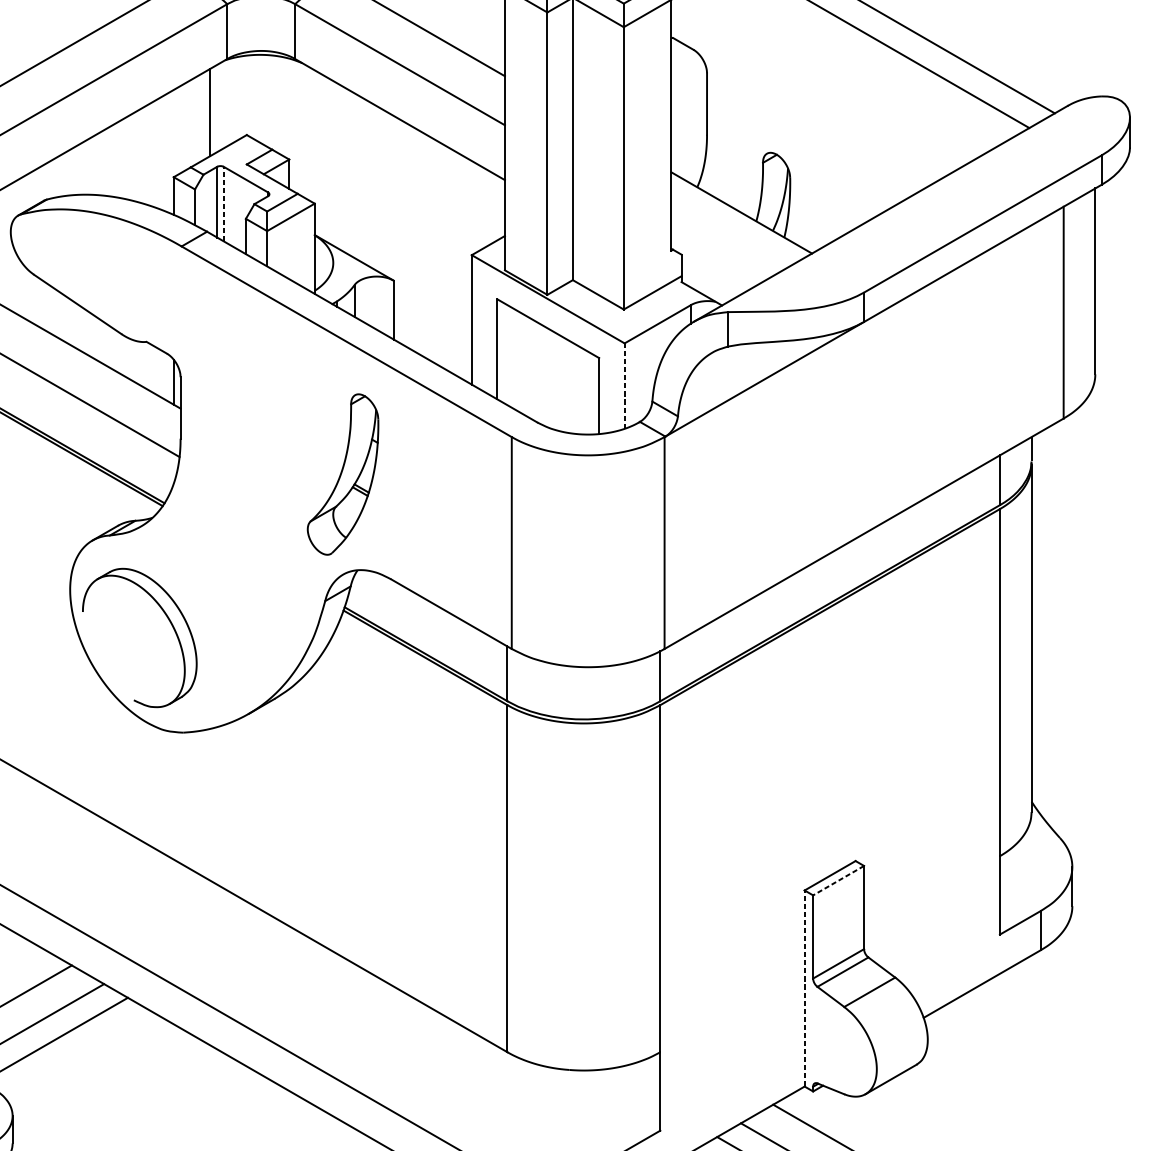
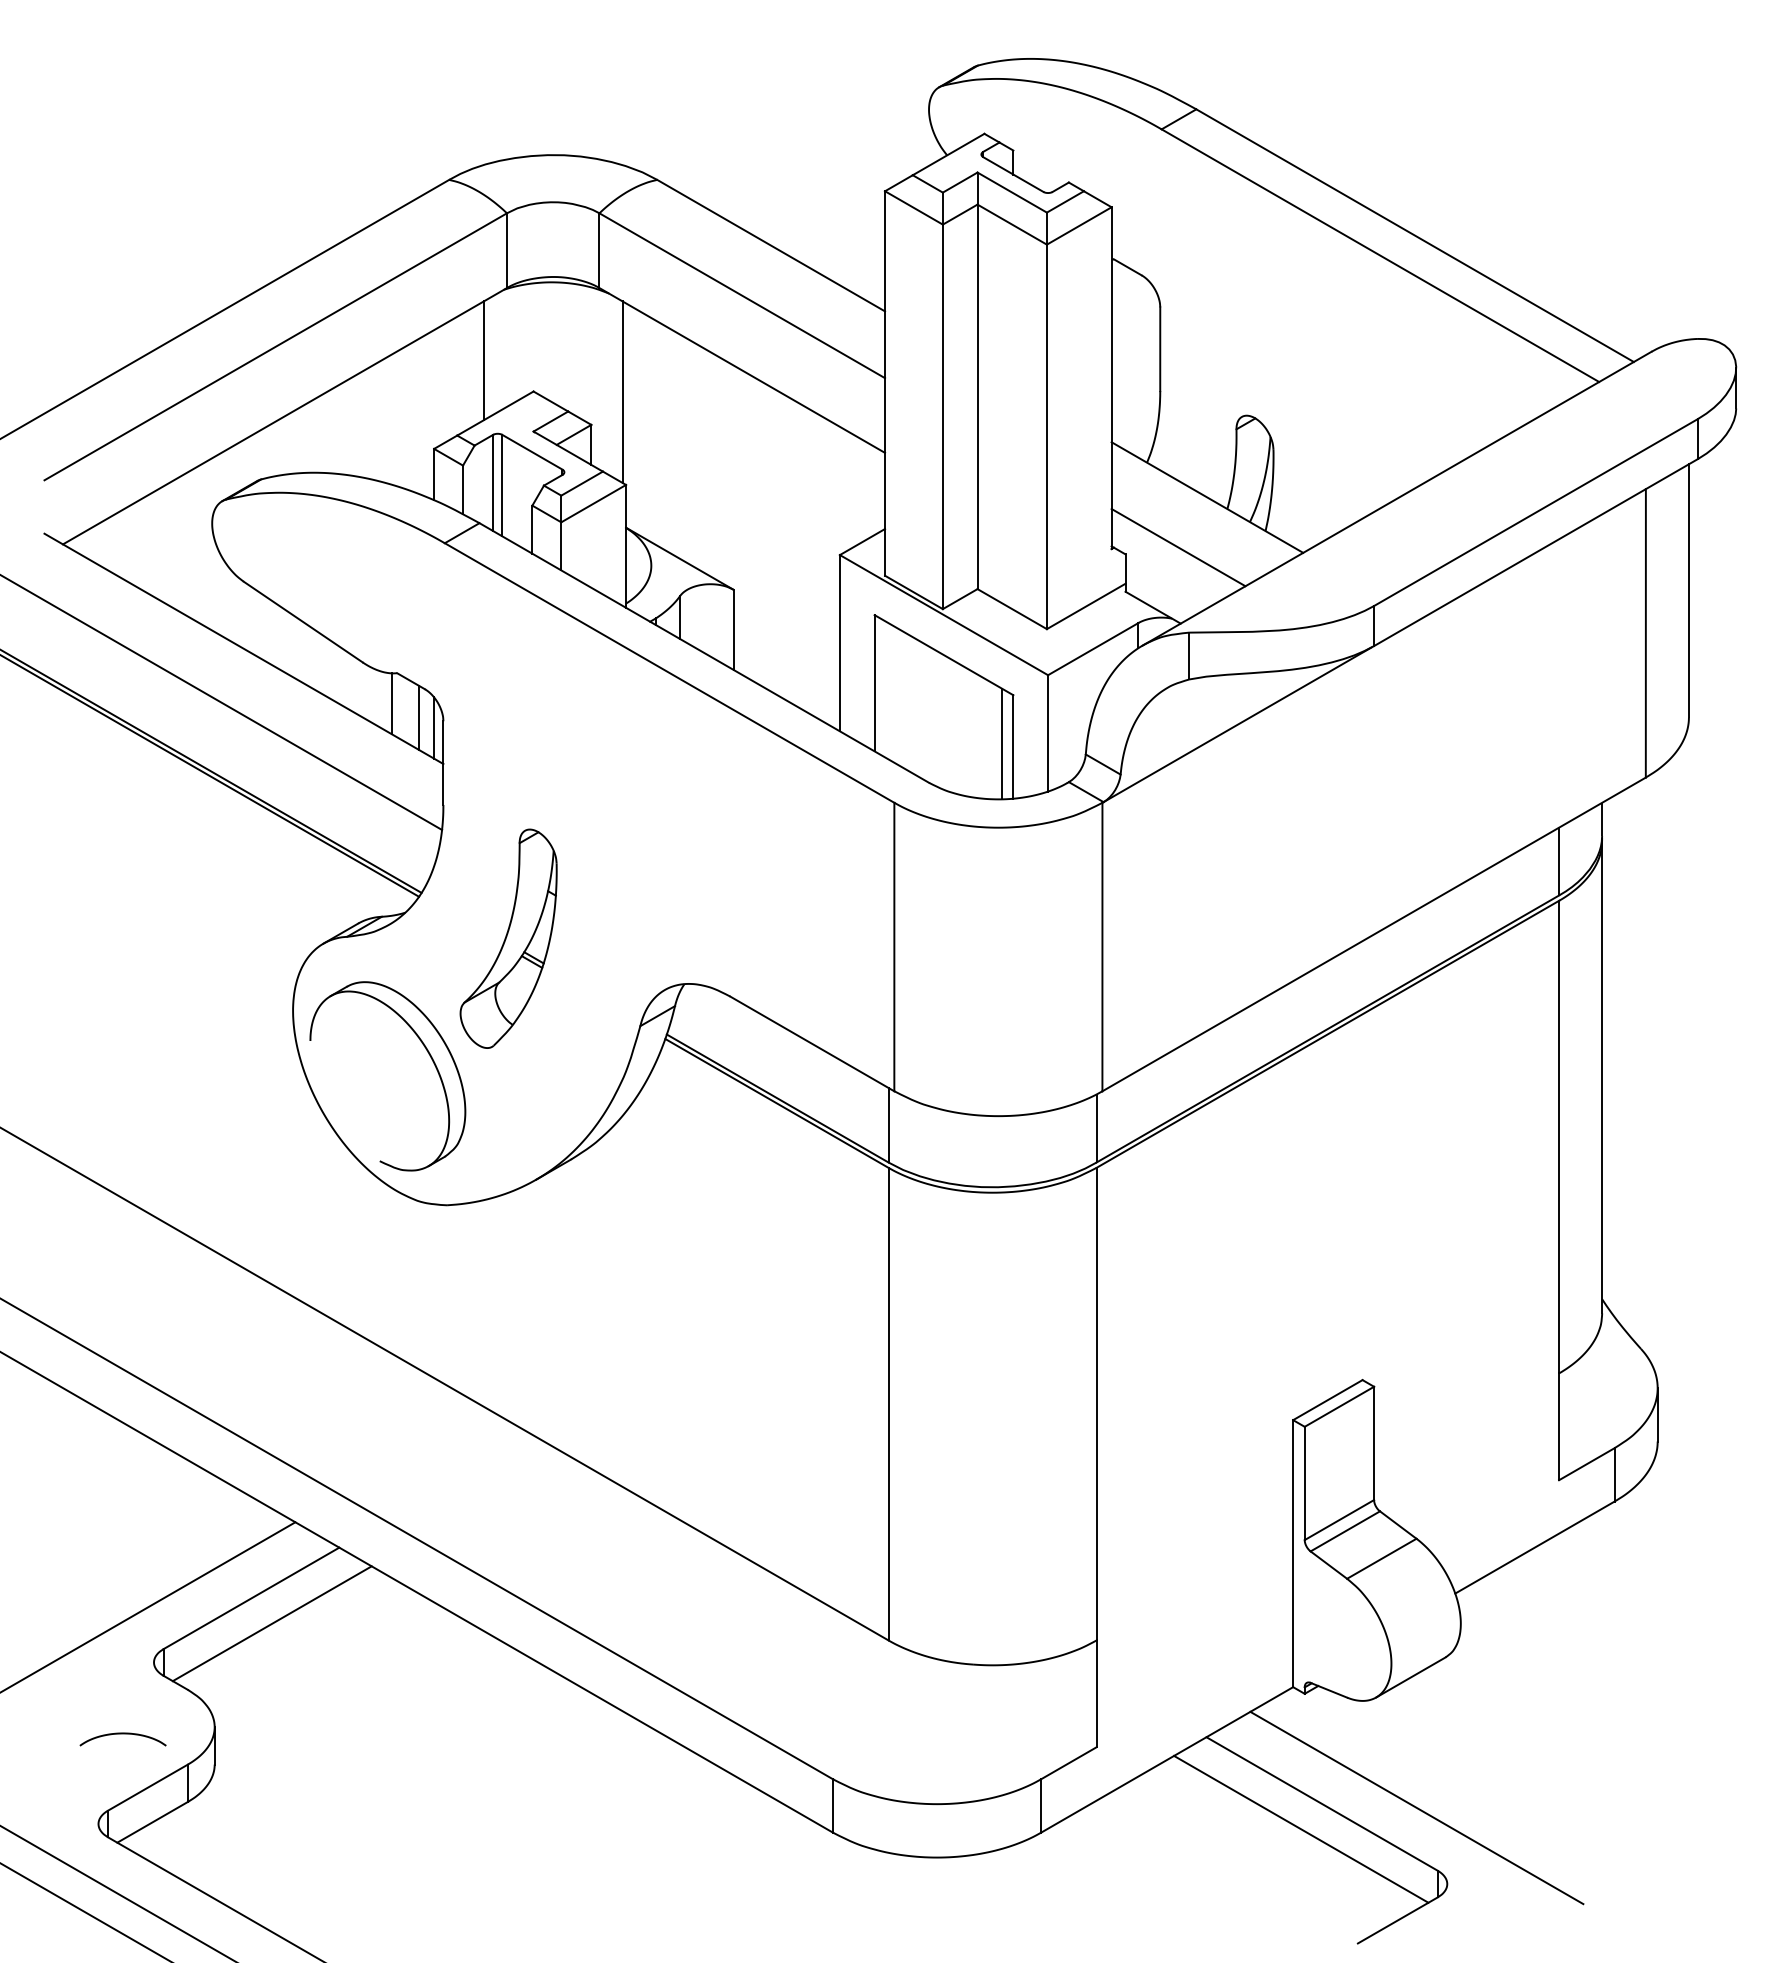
line: (312, 135) -> (622, 391), added
line: (223, 204) -> (502, 485), dashed -> solid
line: (720, 249) -> (1178, 547), added
line: (142, 364) -> (391, 703), added
line: (163, 375) -> (419, 718), added
line: (624, 385) -> (1048, 732), dashed -> solid
line: (590, 393) -> (1001, 743), added
part: (342, 474) -> (508, 938), moved
line: (838, 881) -> (1339, 1407), dashed -> solid
line: (804, 988) -> (1293, 1553), dashed -> solid

